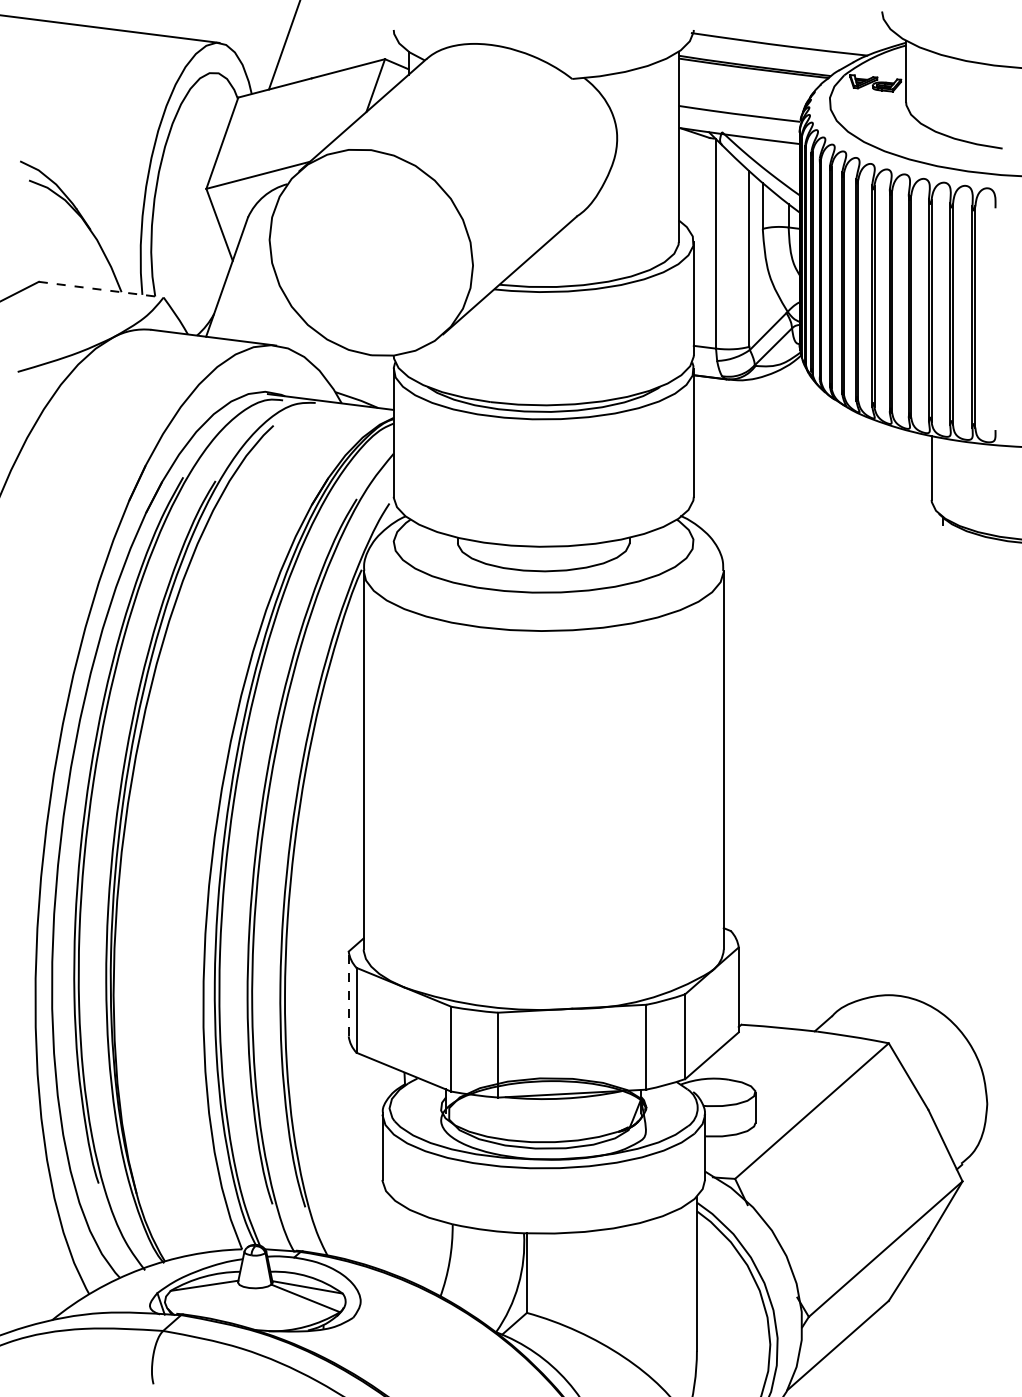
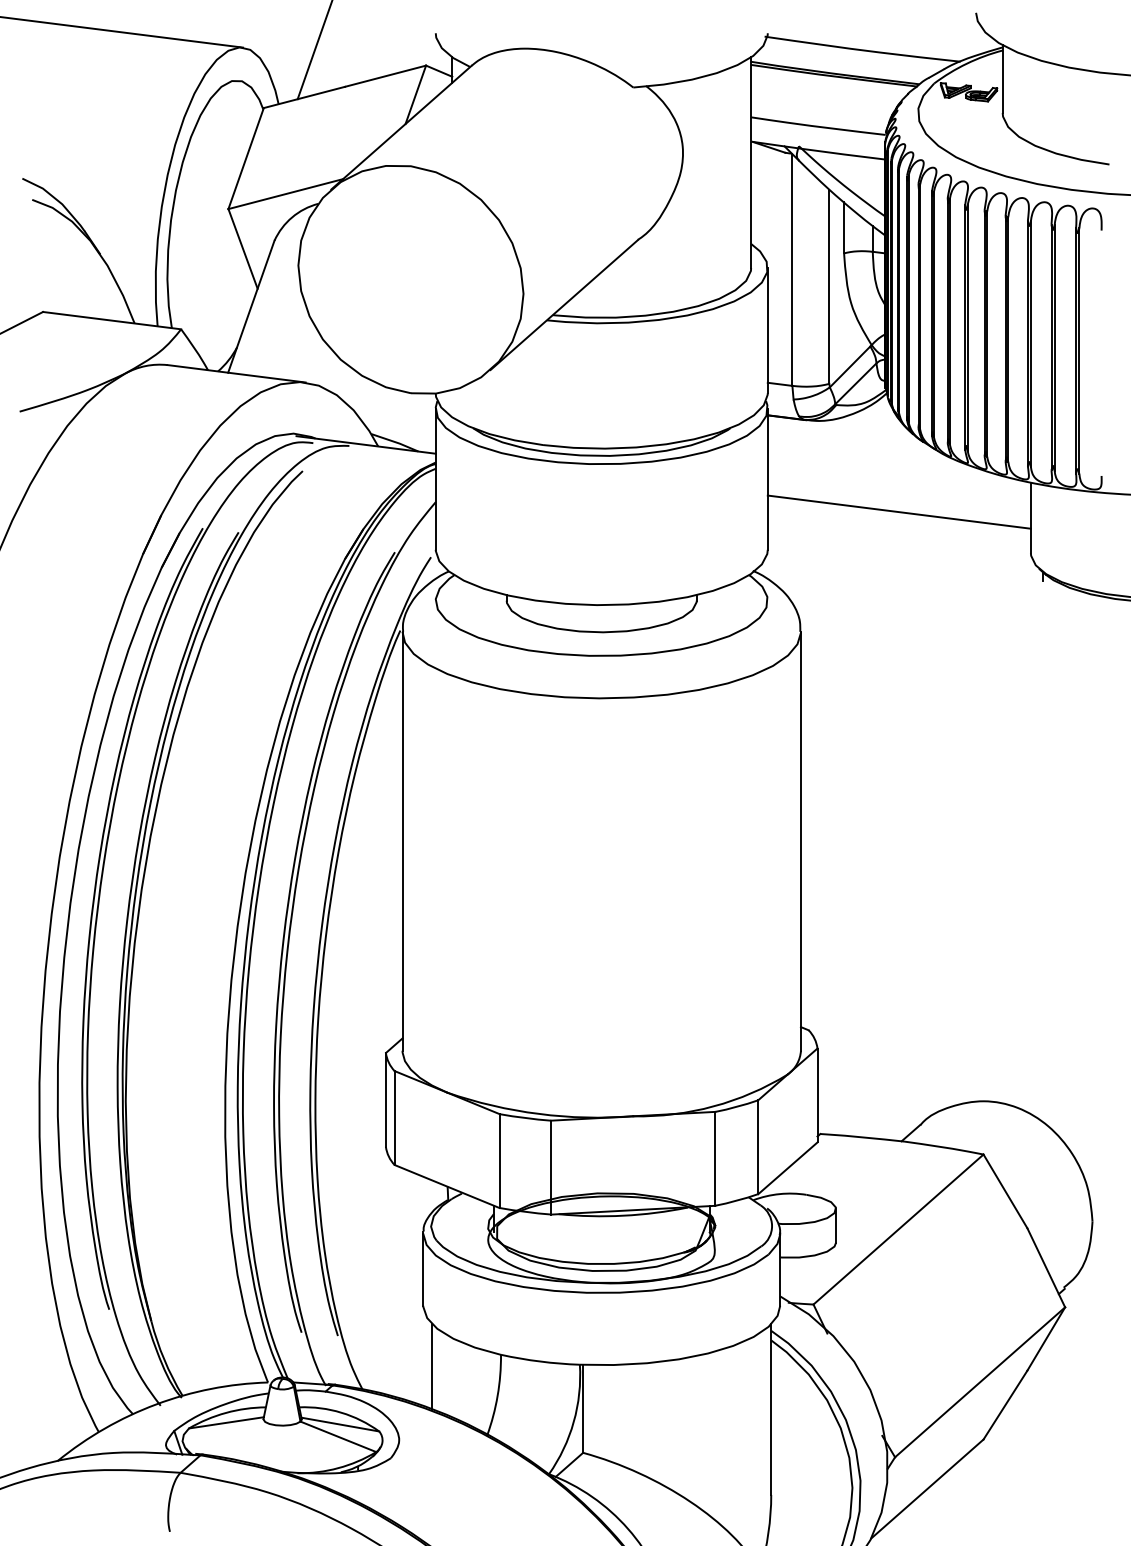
line: (101, 289) -> (112, 320), dashed -> solid
line: (812, 462) -> (899, 511), added
line: (348, 993) -> (385, 1099), dashed -> solid
line: (390, 1234) -> (432, 1366), added

